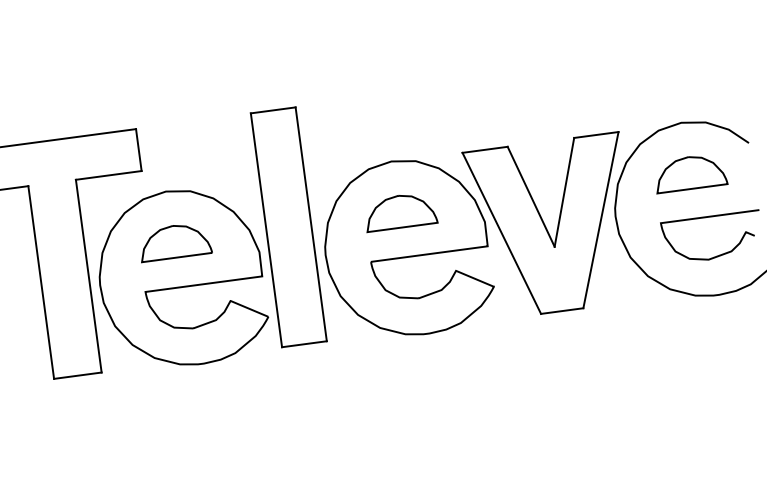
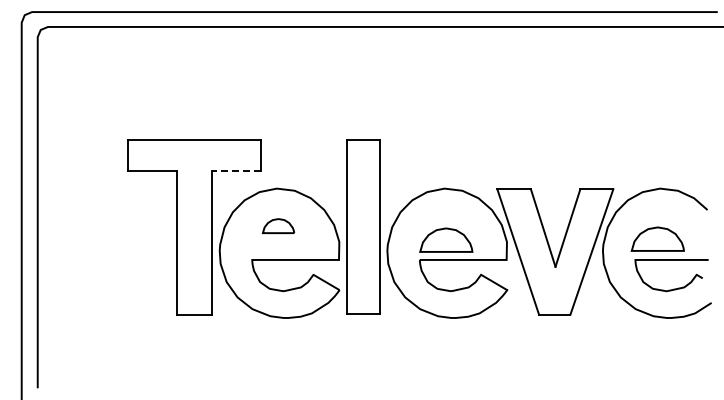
part: (689, 172) -> (657, 238), moved
line: (108, 175) -> (236, 171), solid -> dashed
part: (400, 210) -> (446, 239), moved
part: (174, 240) -> (278, 225), size x0.6

